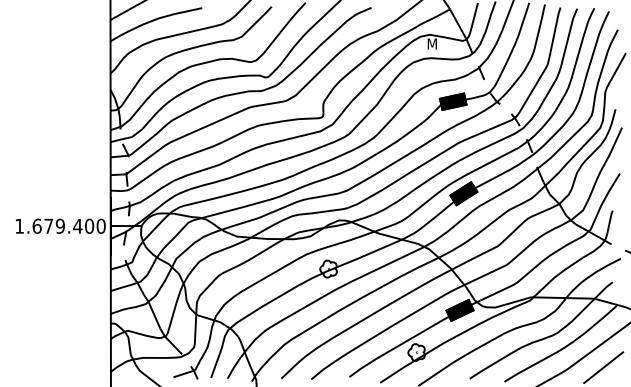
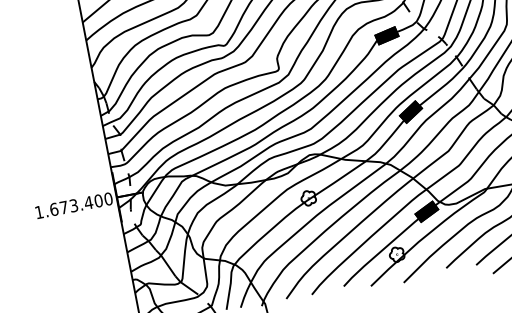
text: (59, 225) -> (73, 205), 1.679.400 -> 1.673.400

